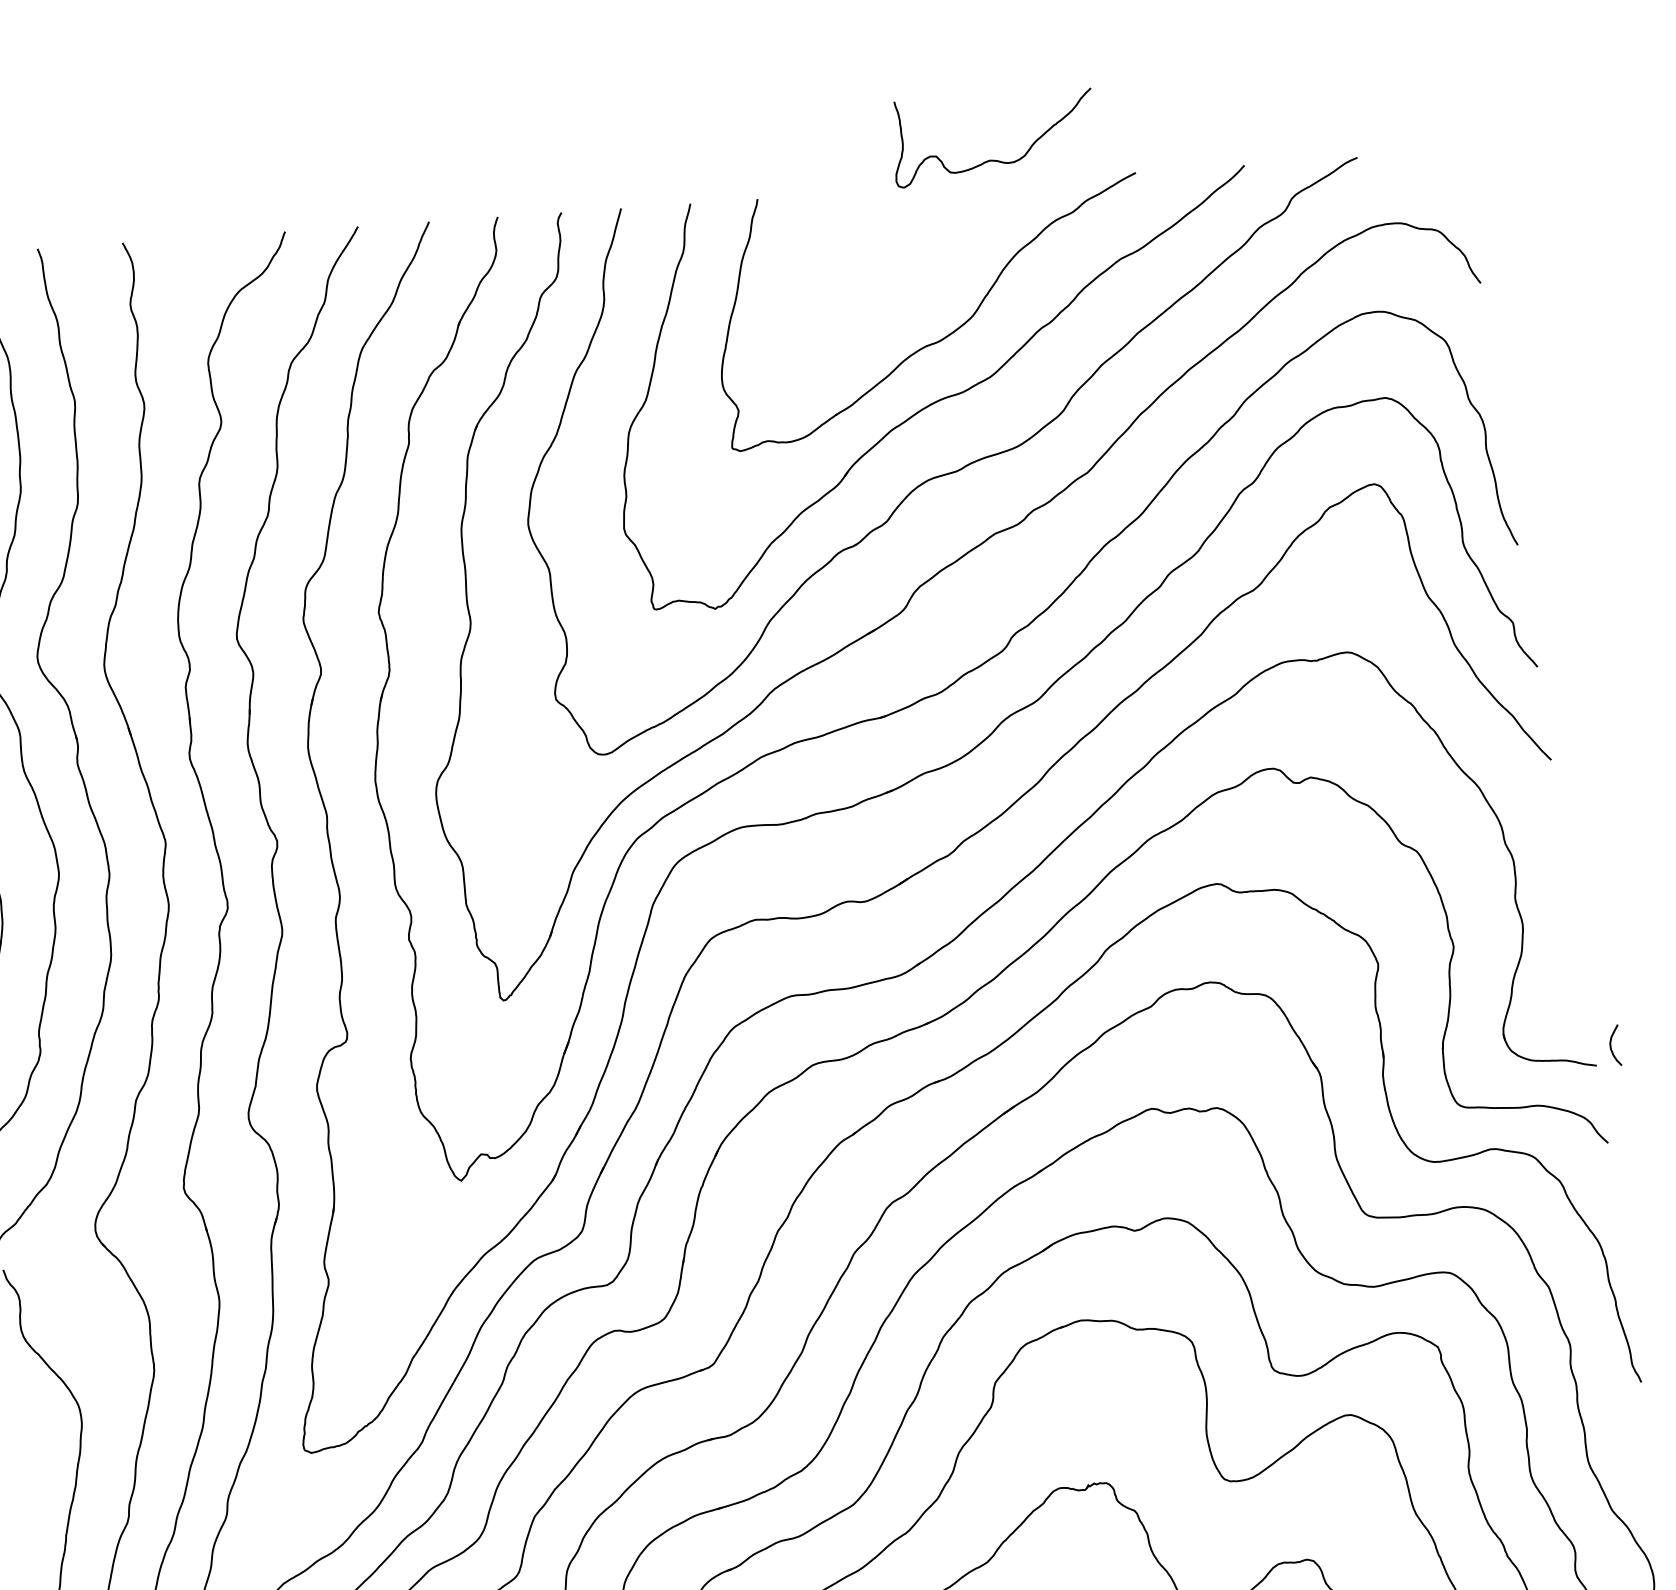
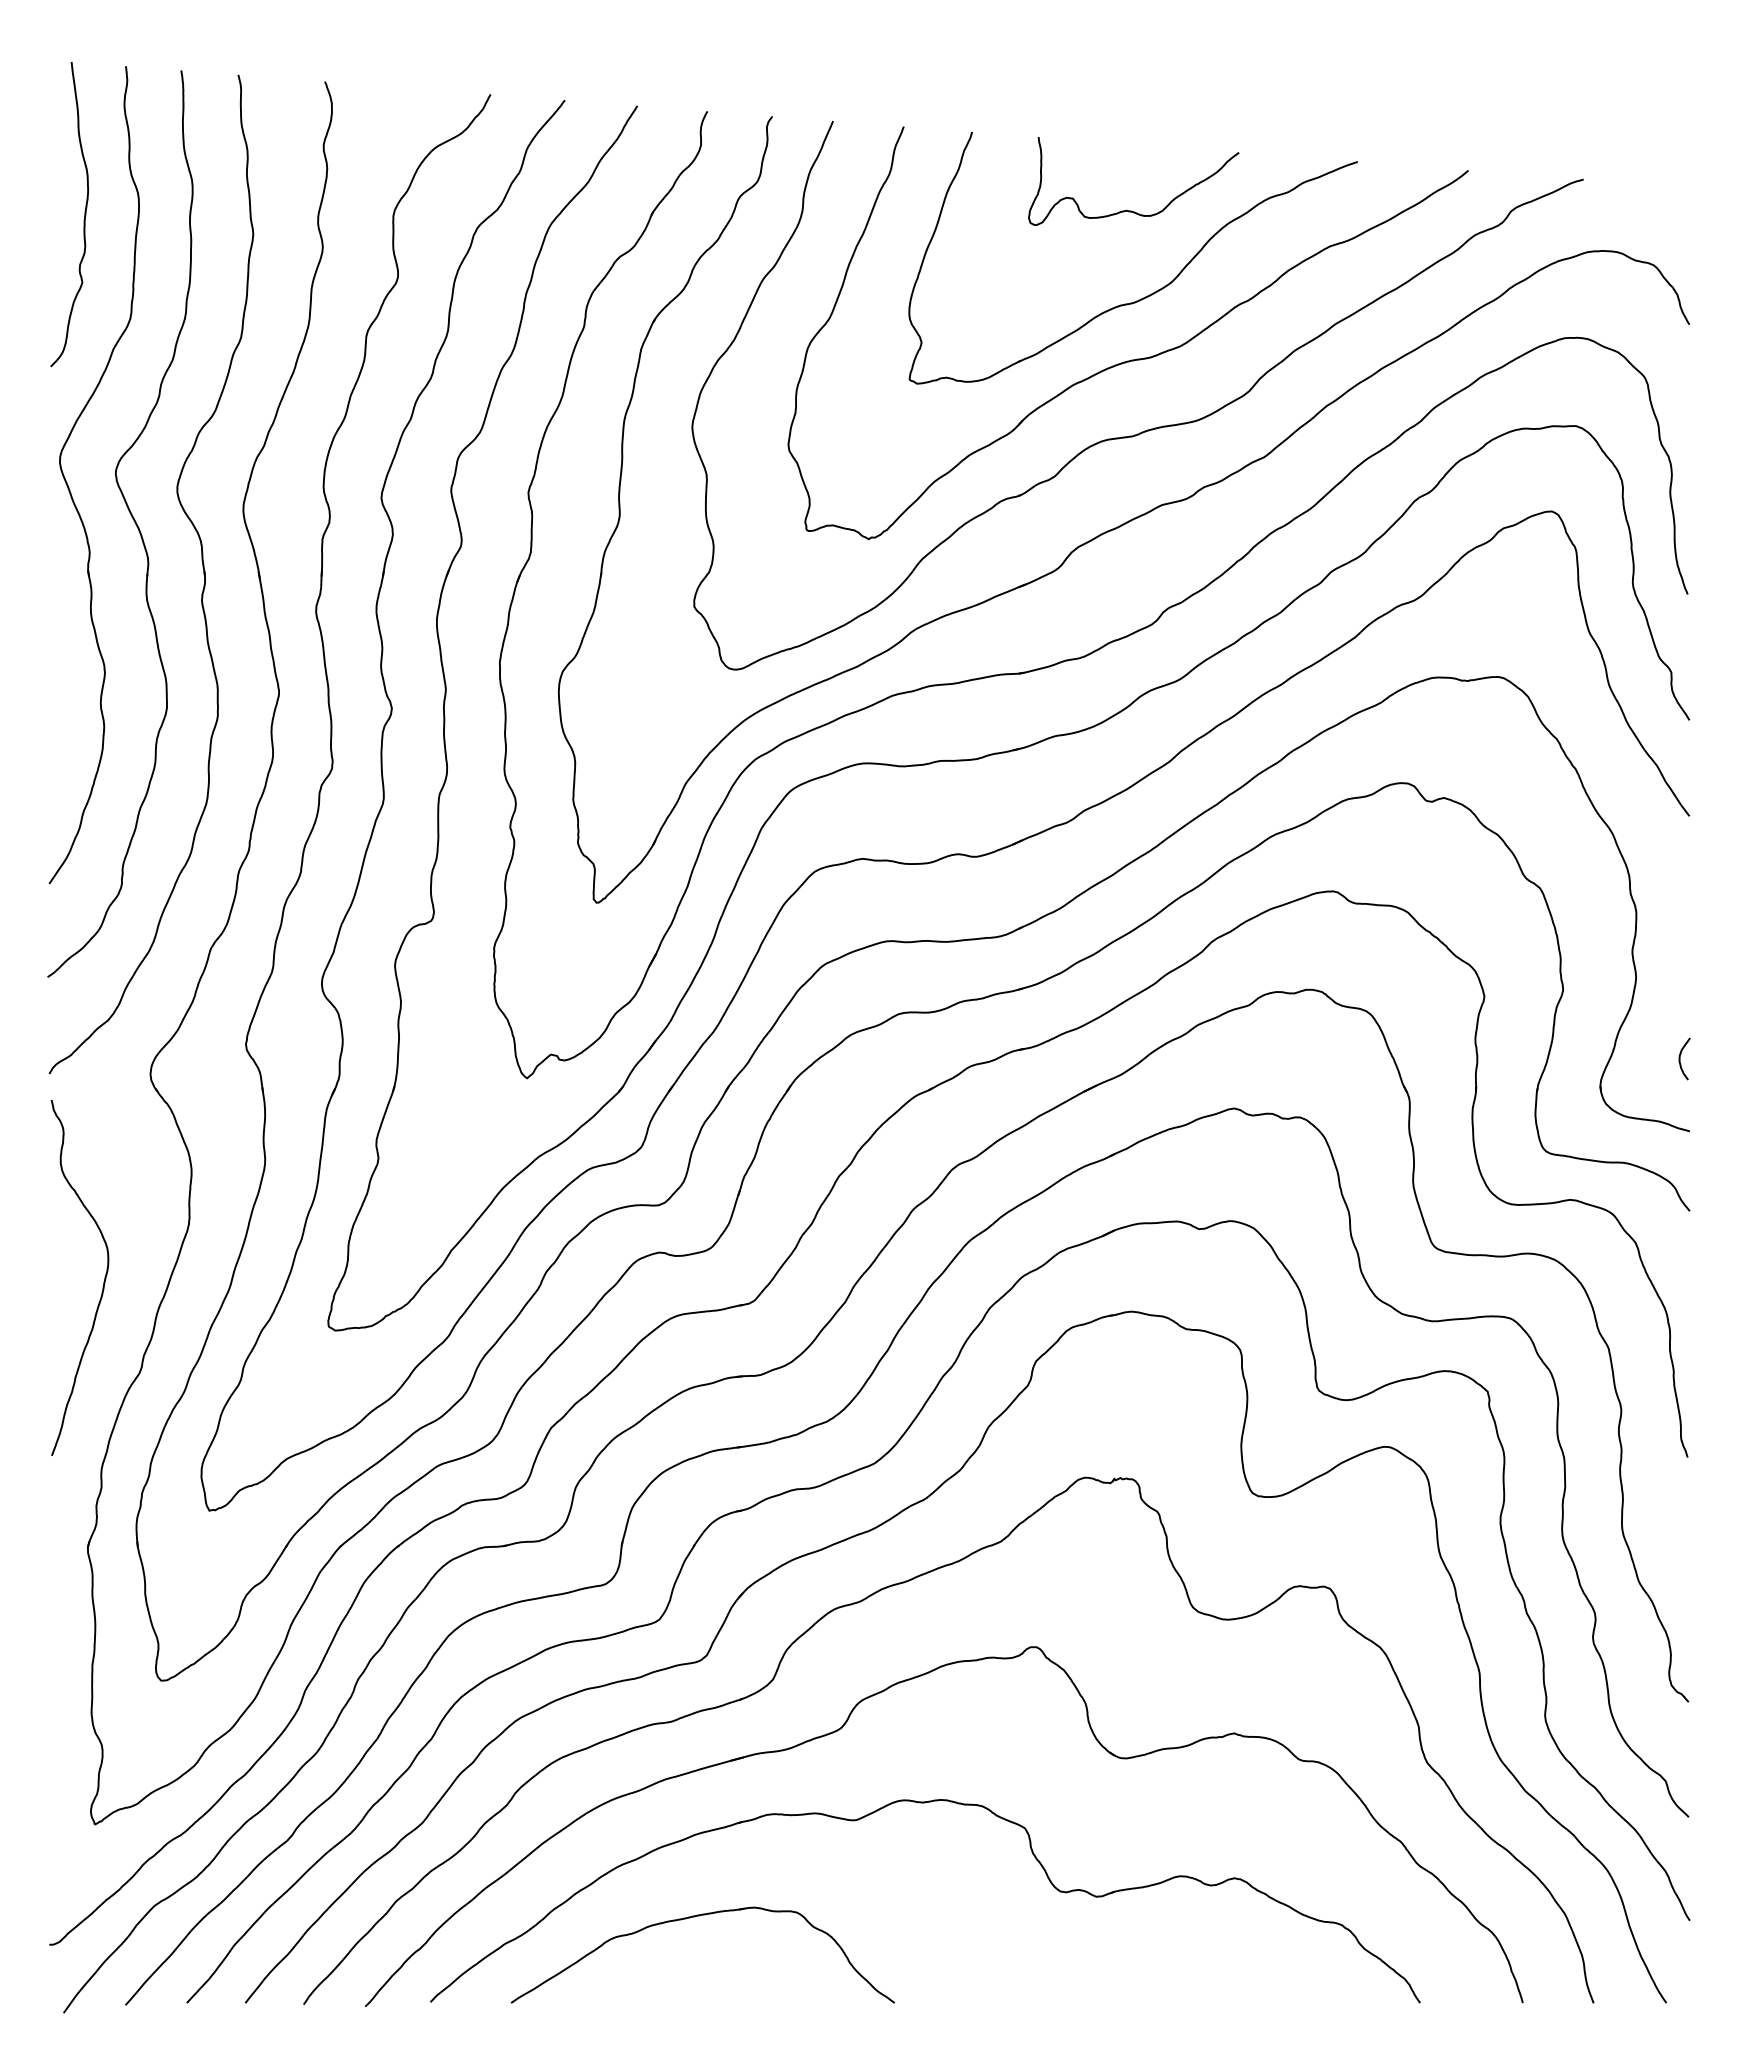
curve: (989, 159) -> (1126, 209), moved
curve: (1611, 1045) -> (1680, 1058), moved

